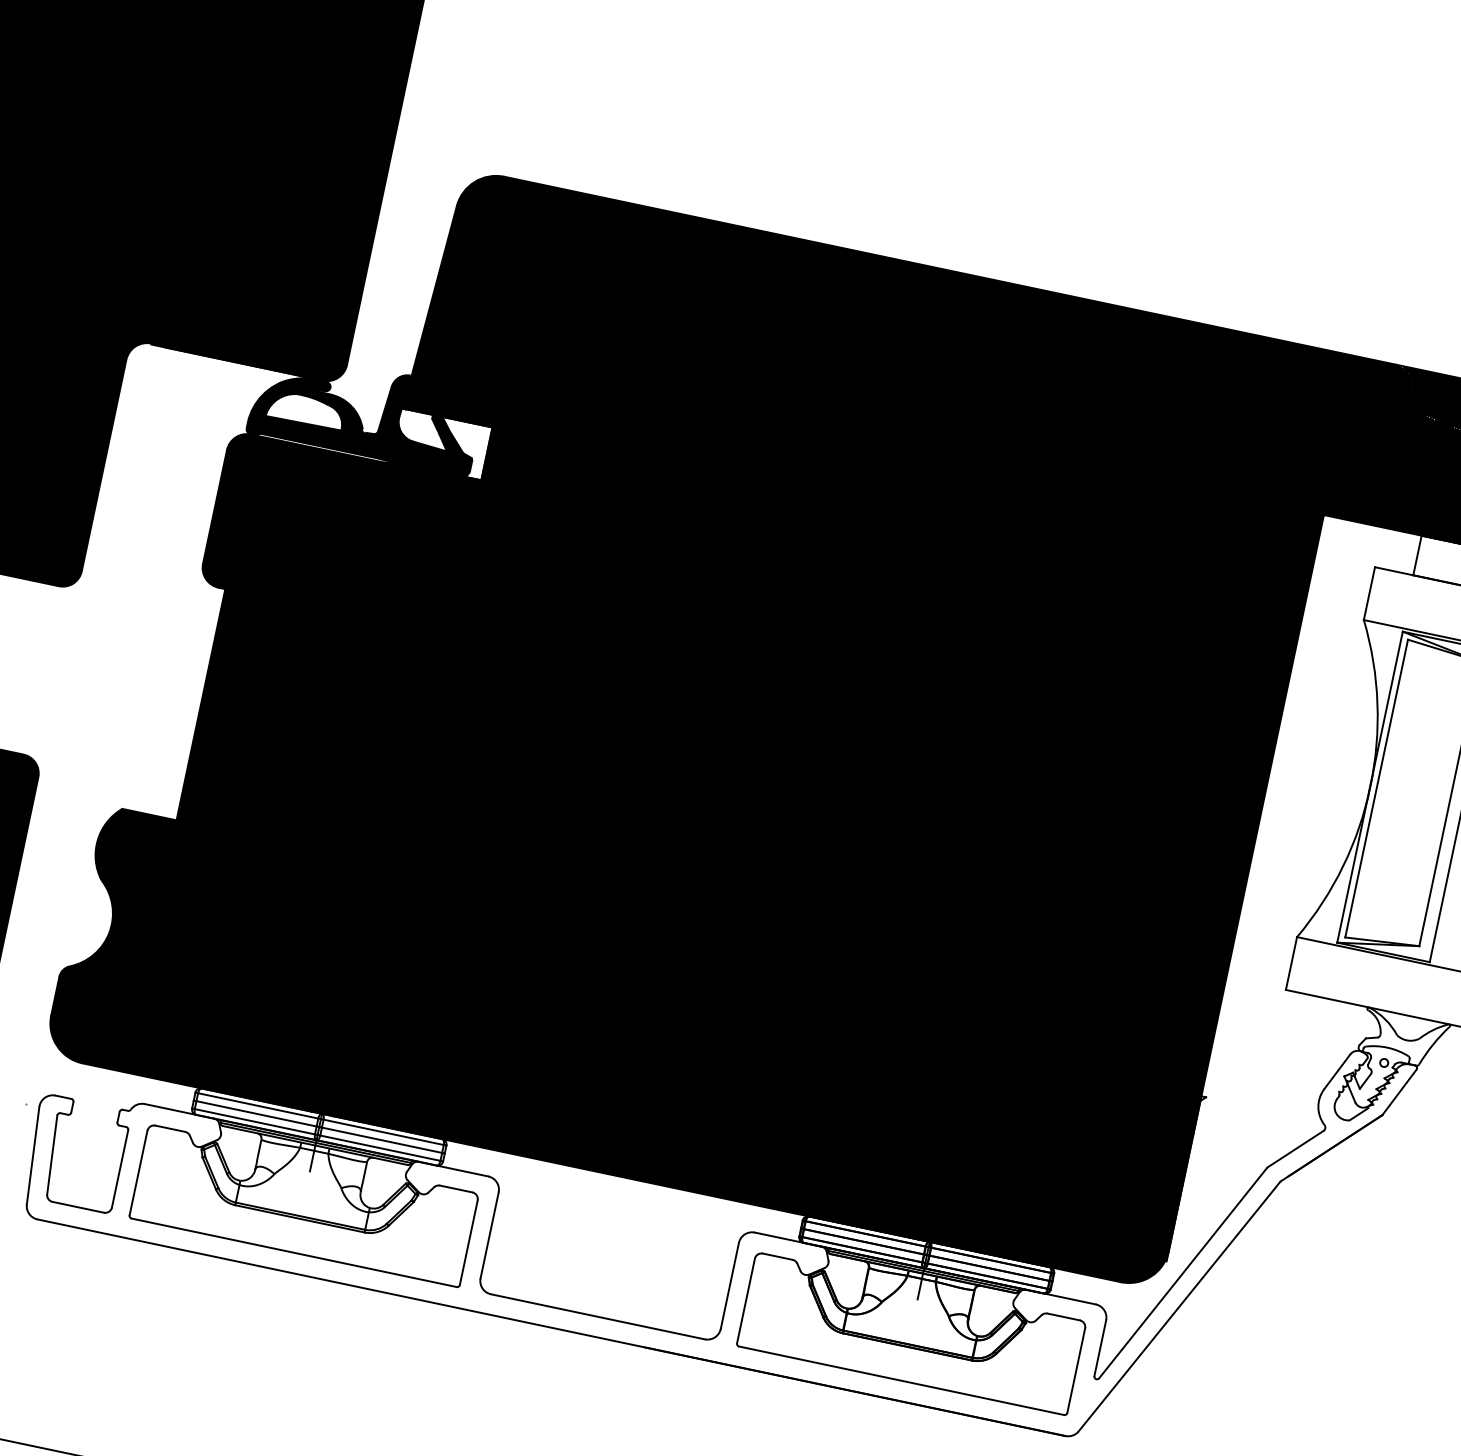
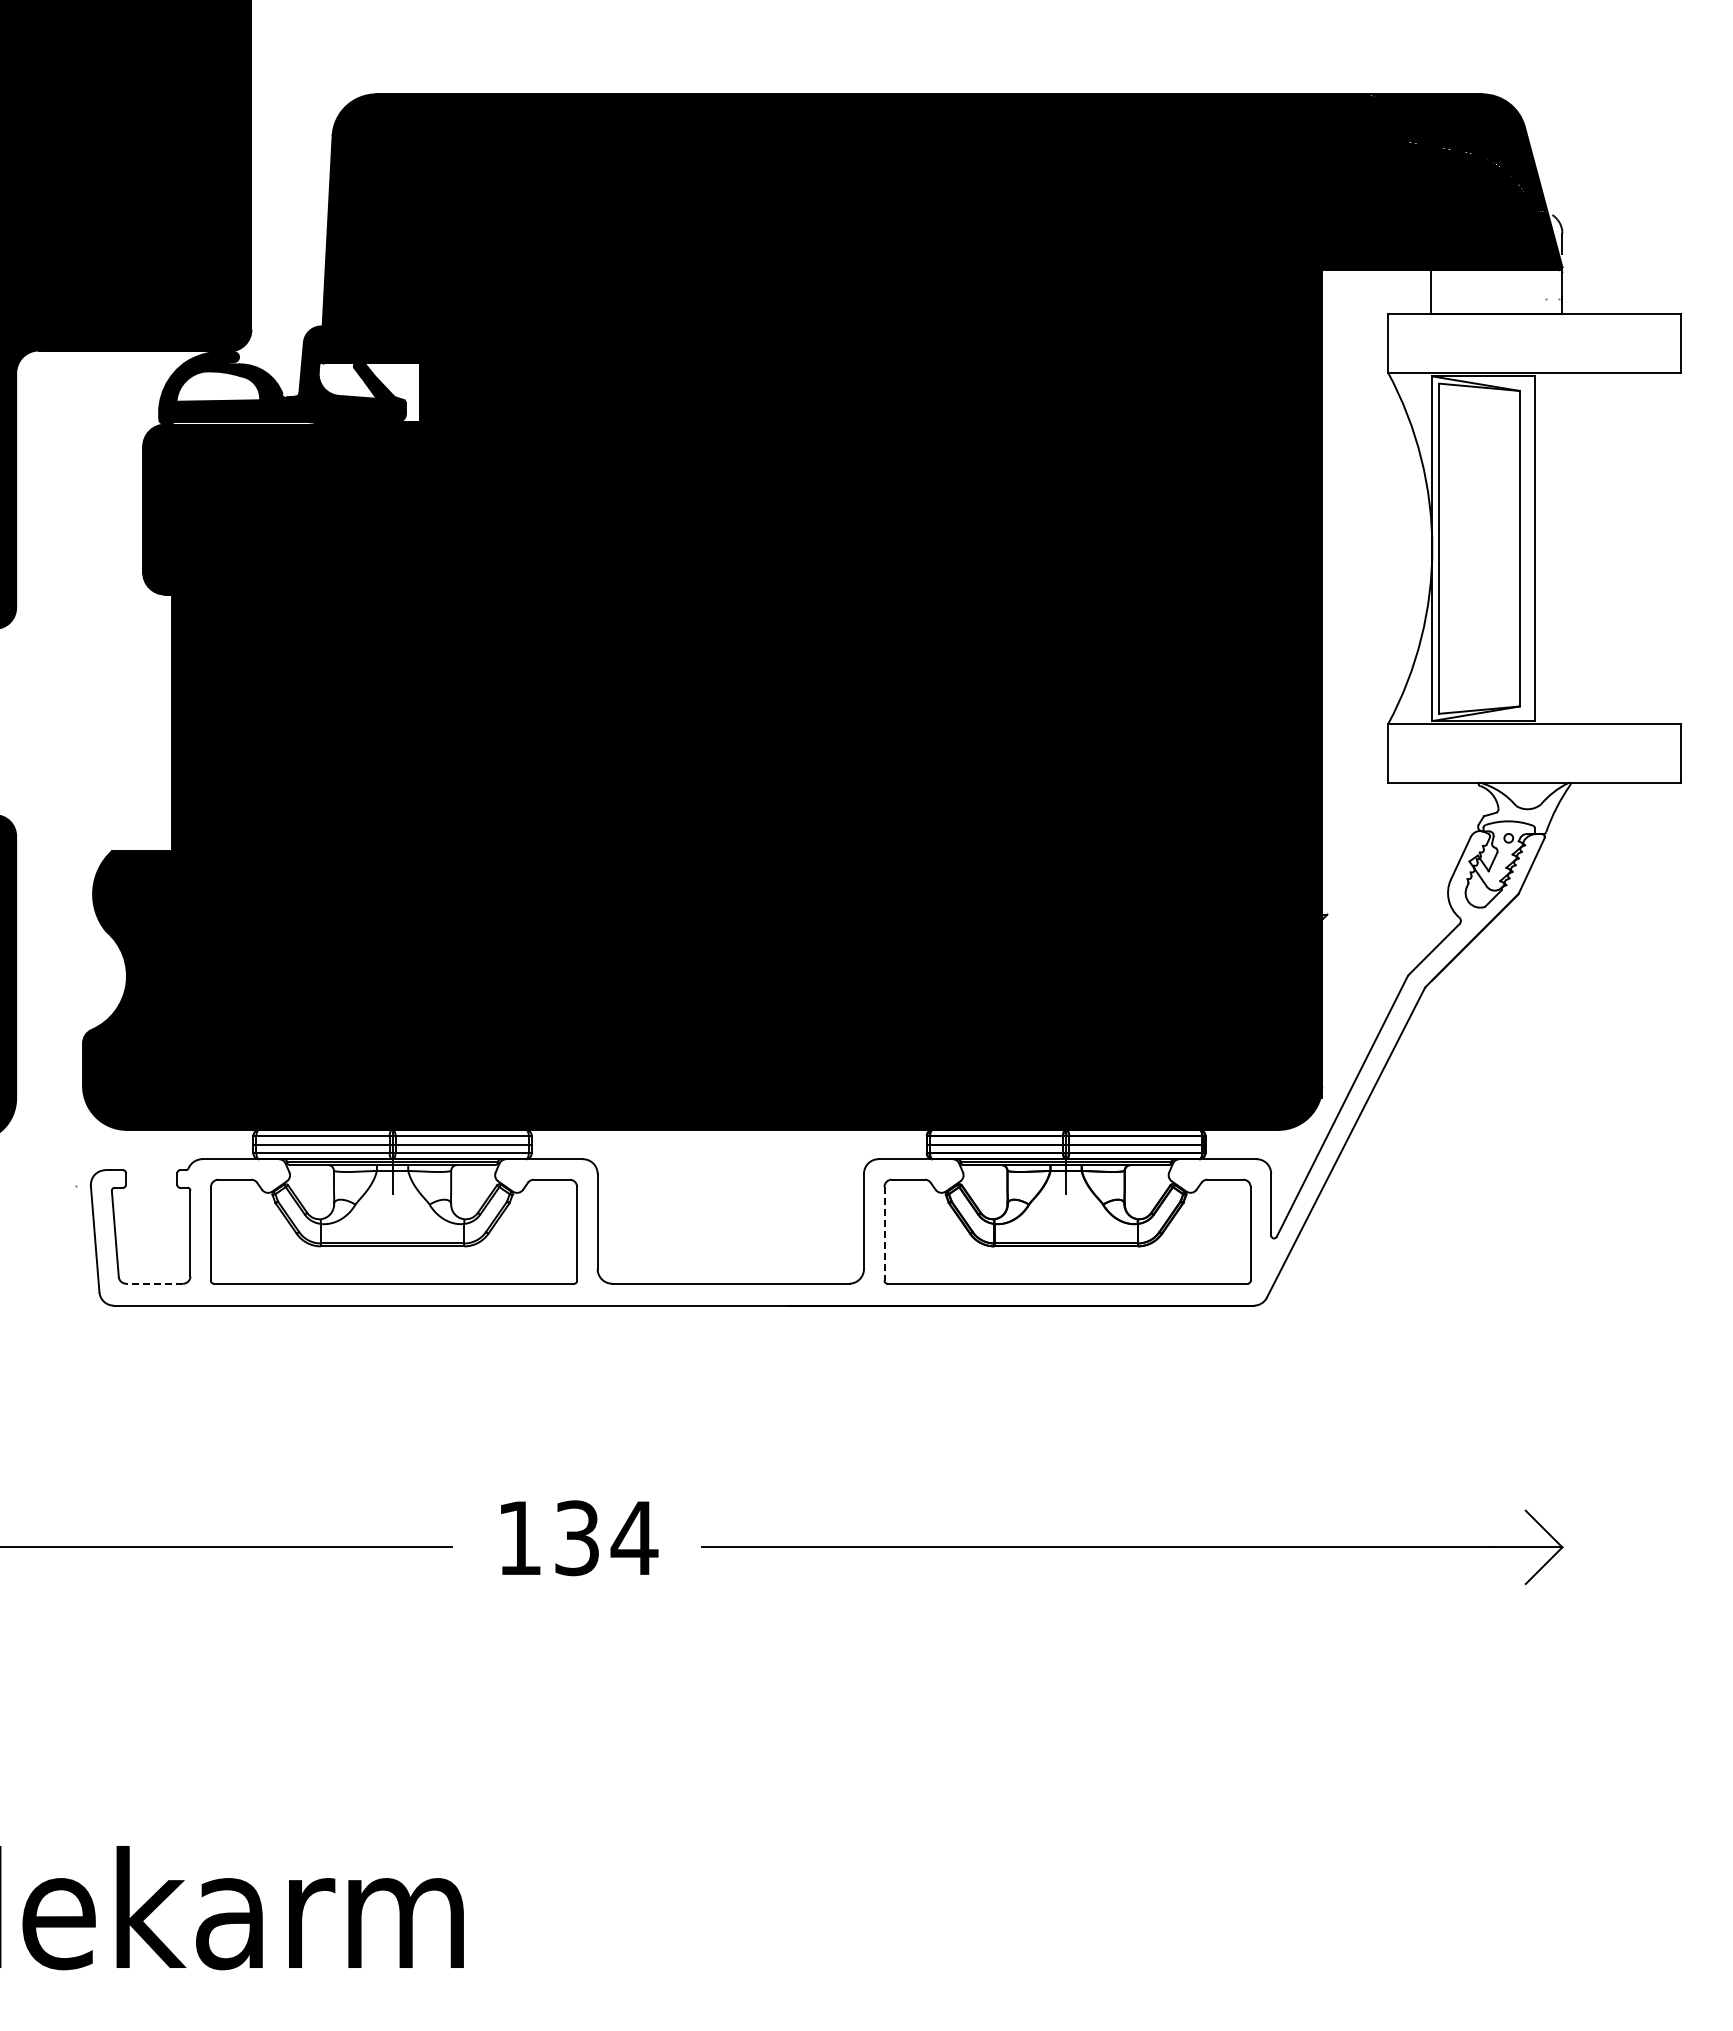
line: (78, 1207) -> (154, 1283), solid -> dashed
line: (746, 1300) -> (884, 1233), solid -> dashed

